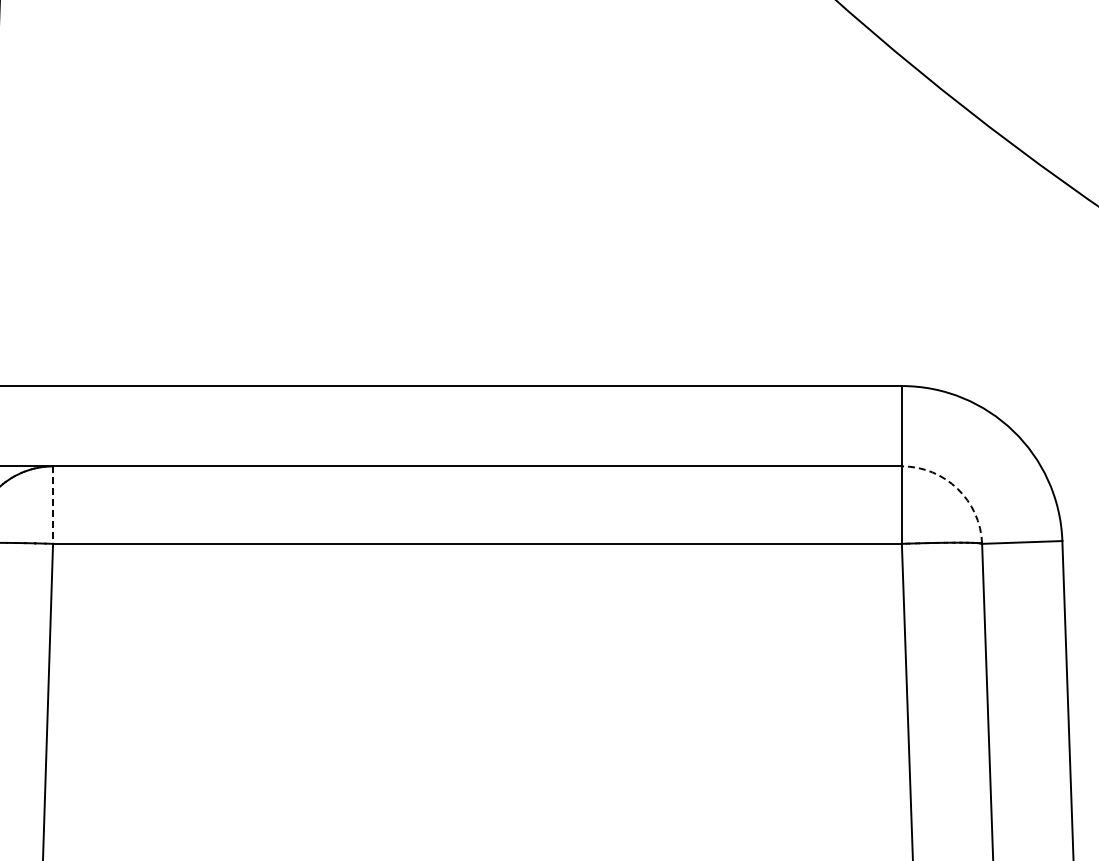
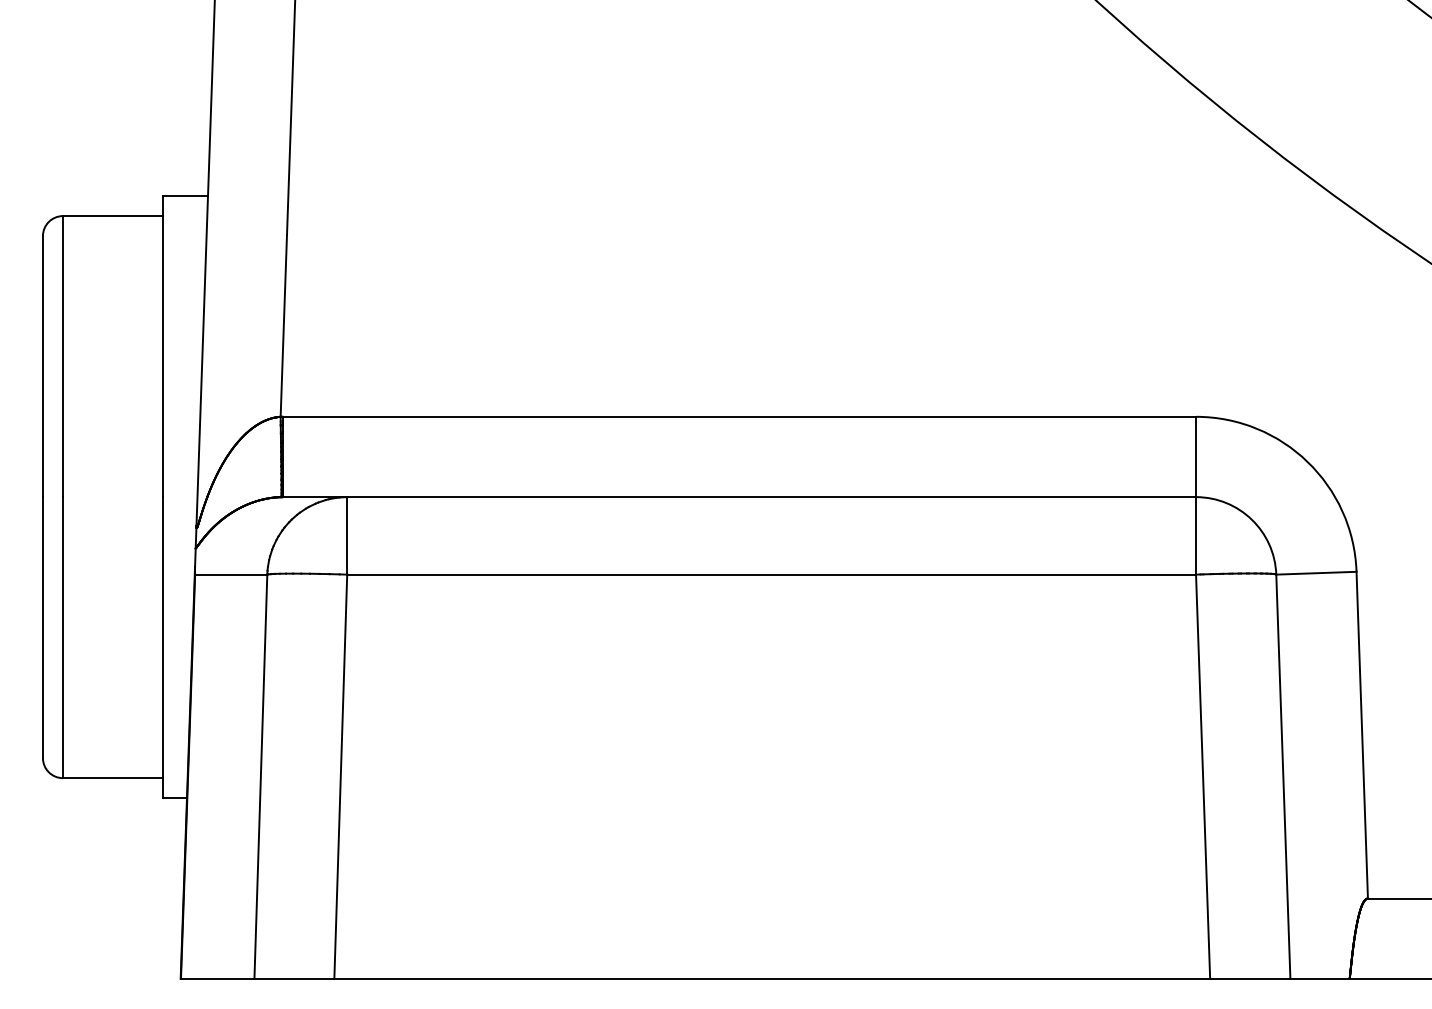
arc: (957, 488) -> (1251, 519), dashed -> solid
line: (53, 504) -> (347, 535), dashed -> solid

